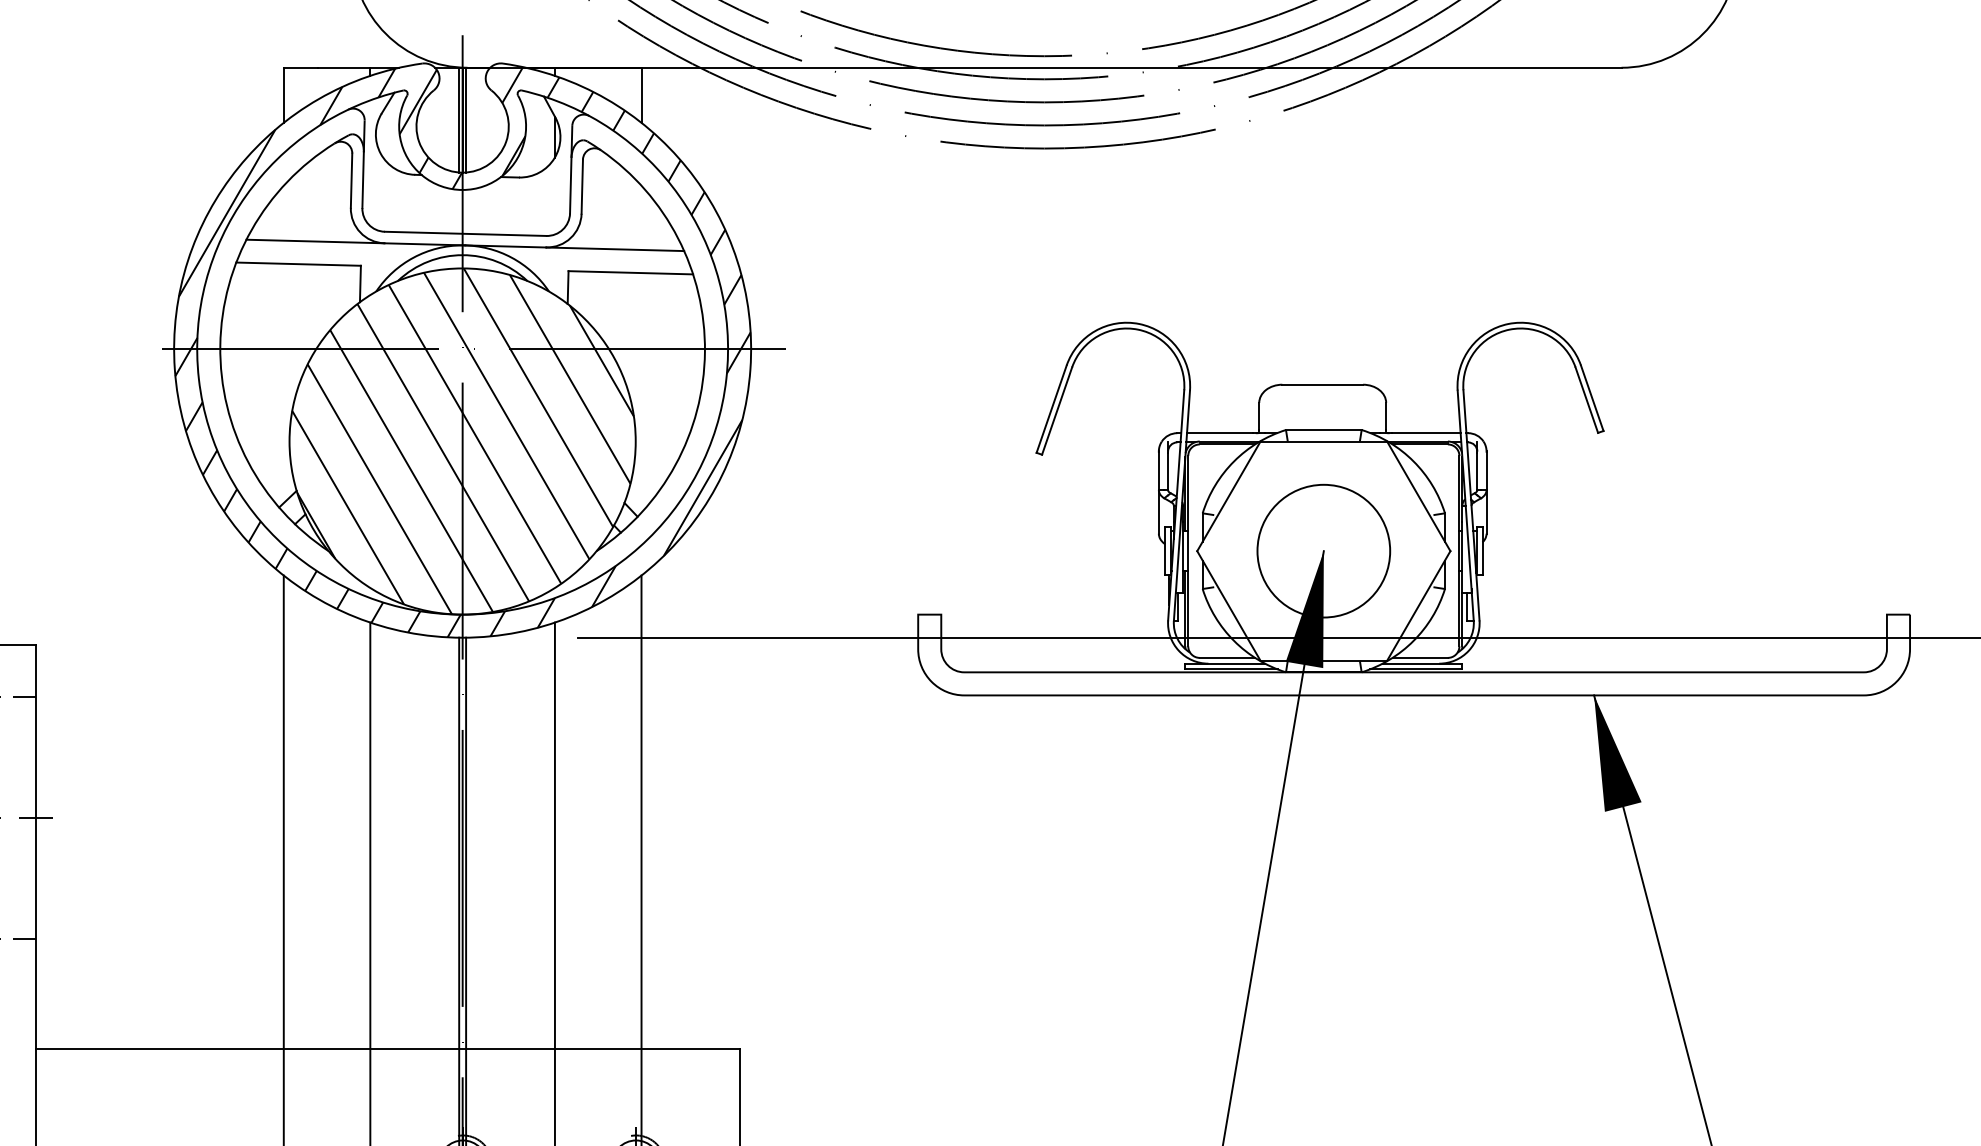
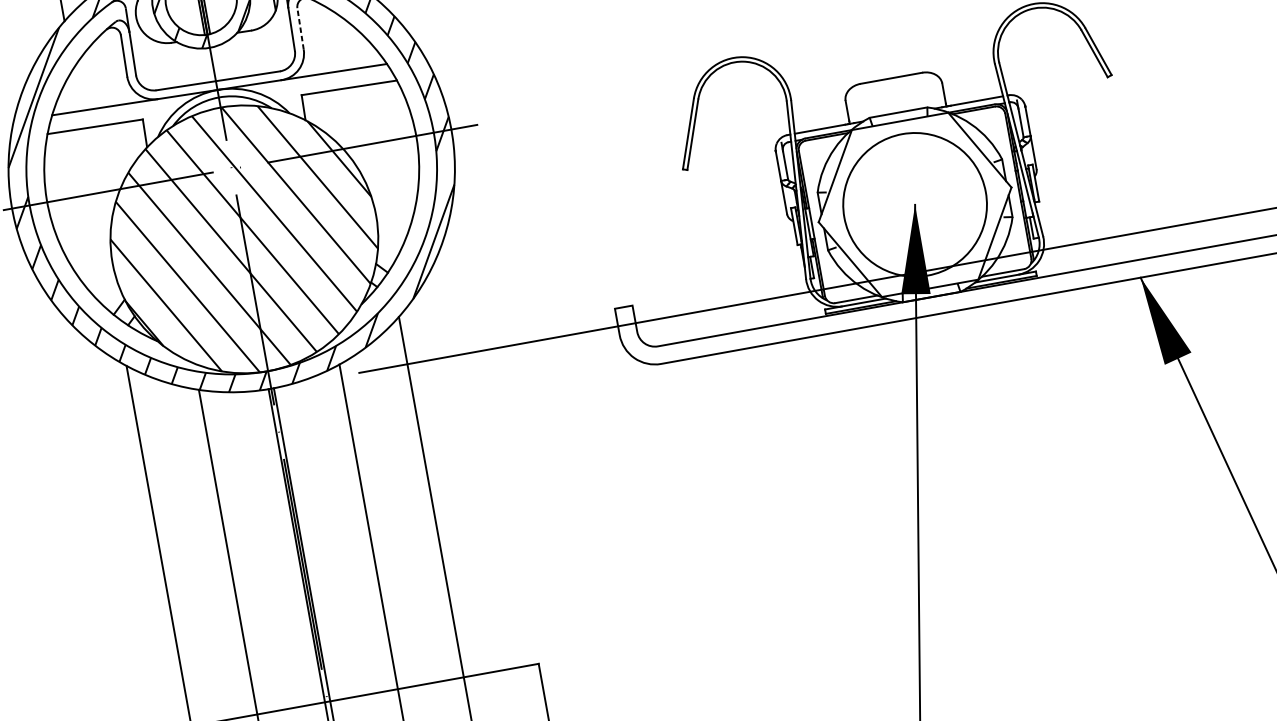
line: (582, 186) -> (300, 28), solid -> dashed
circle: (1323, 550) -> (914, 204), size x1.4

